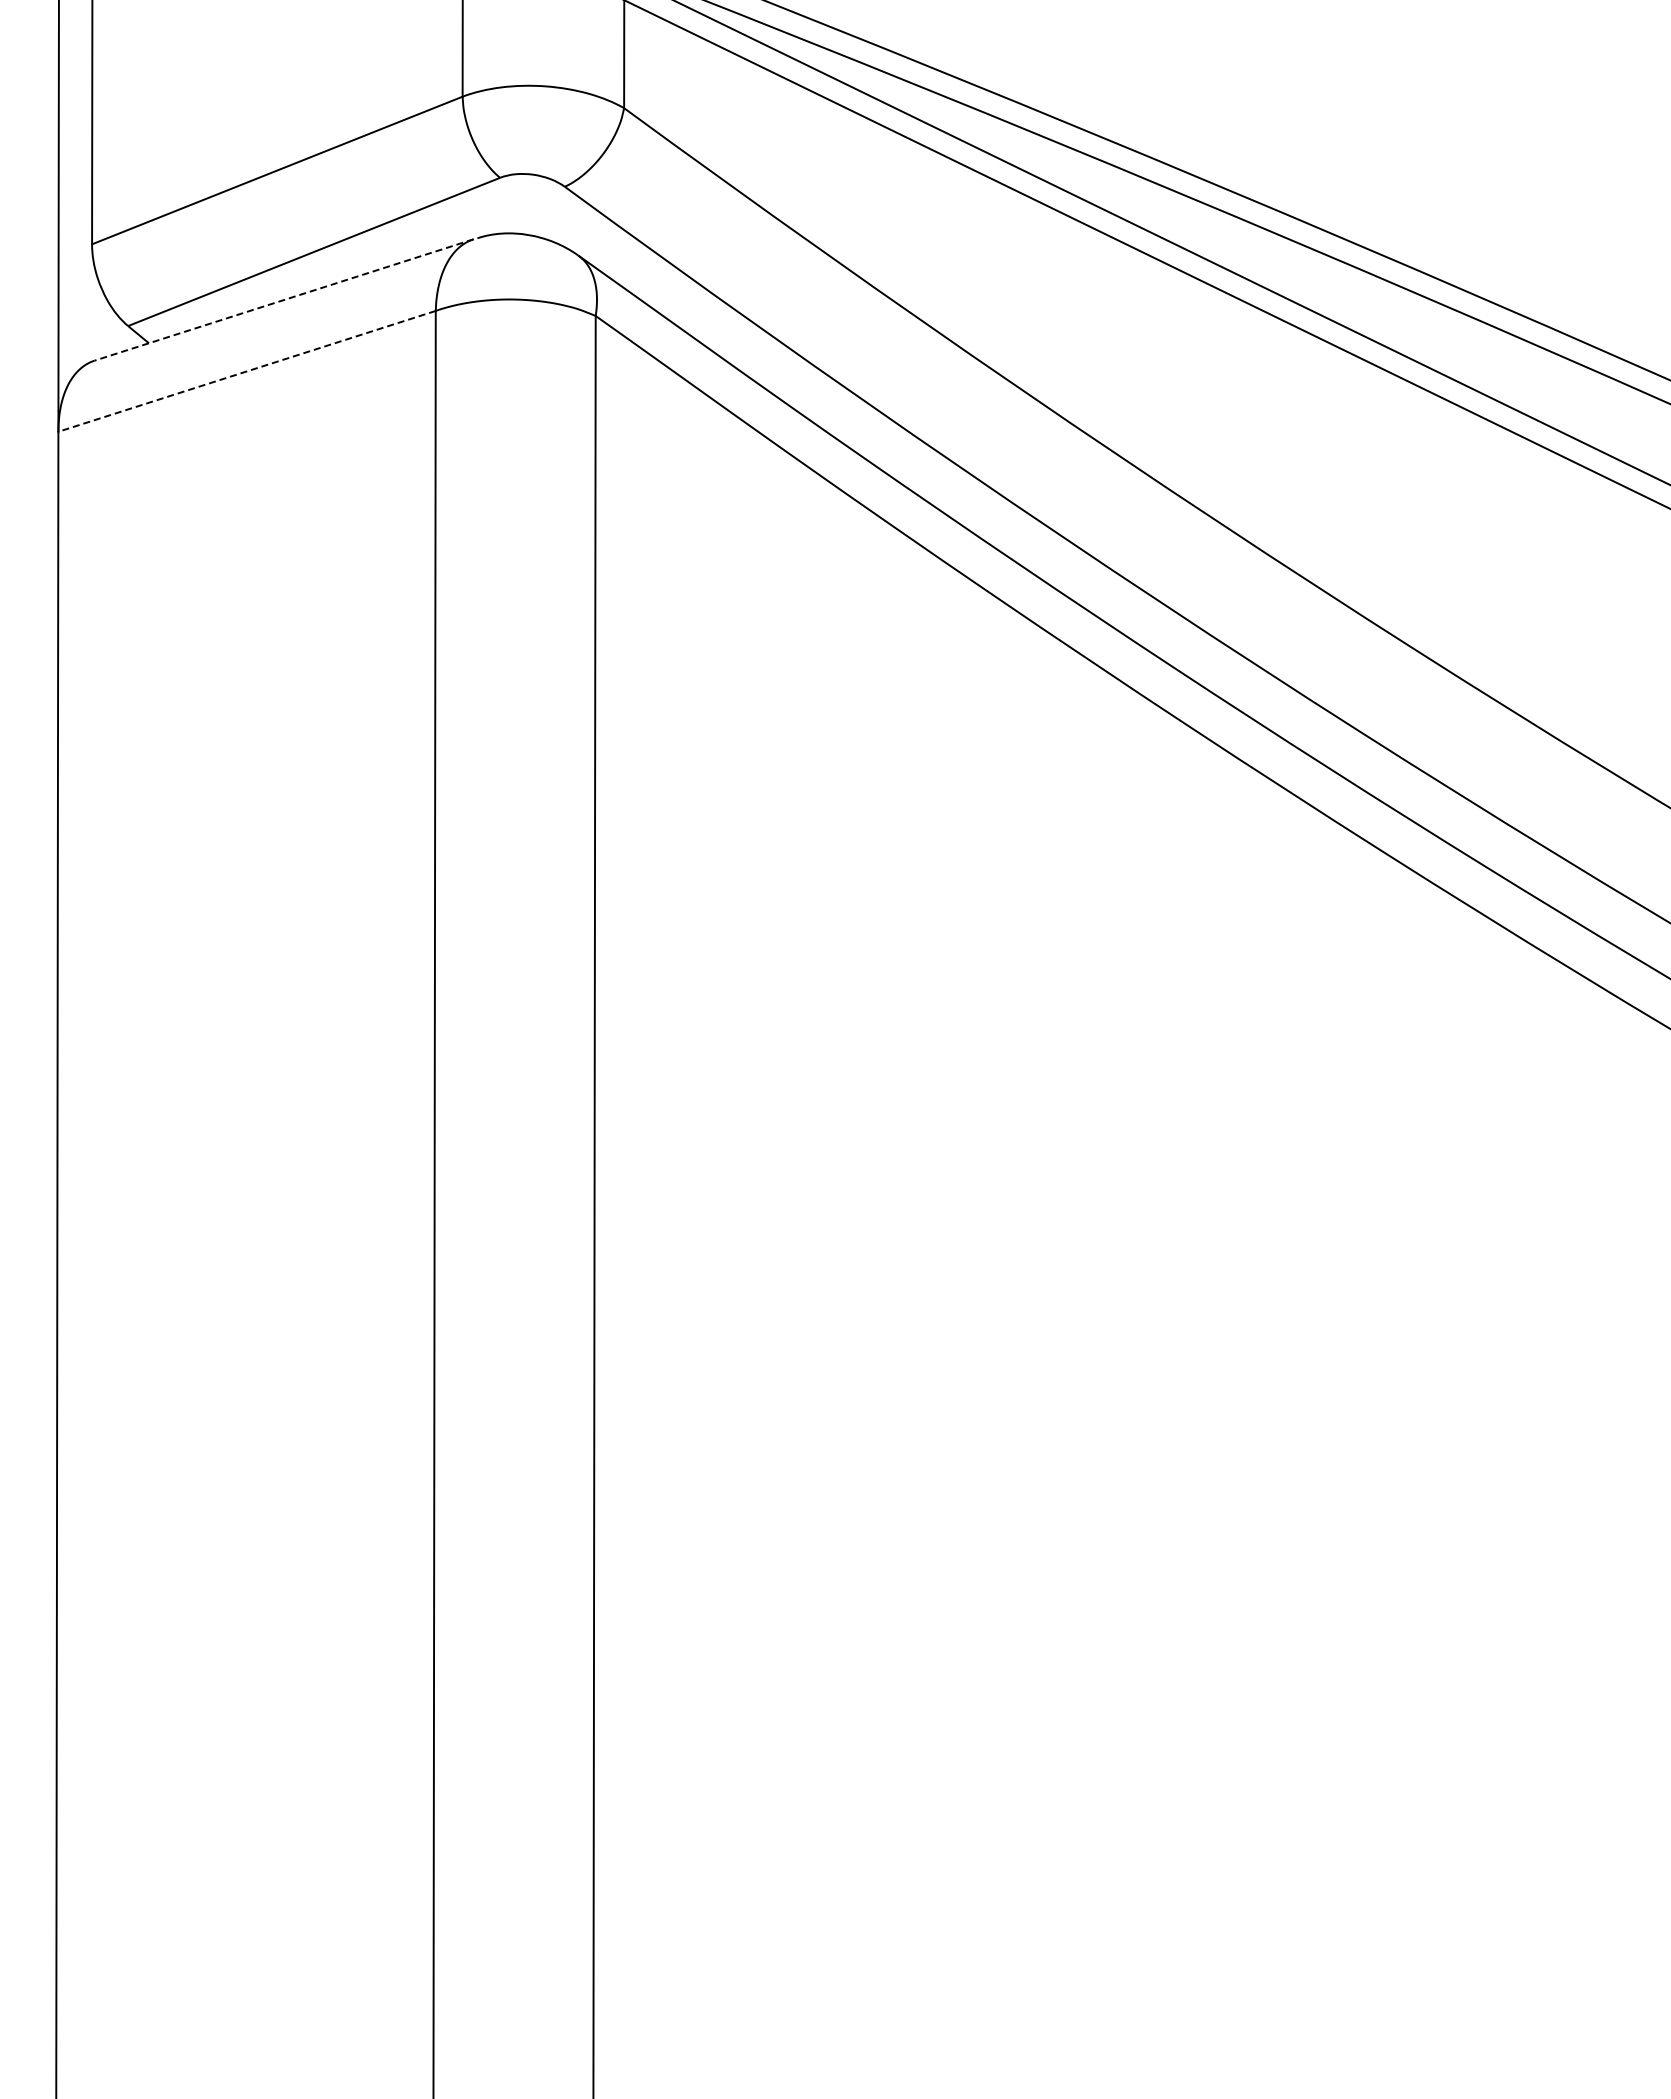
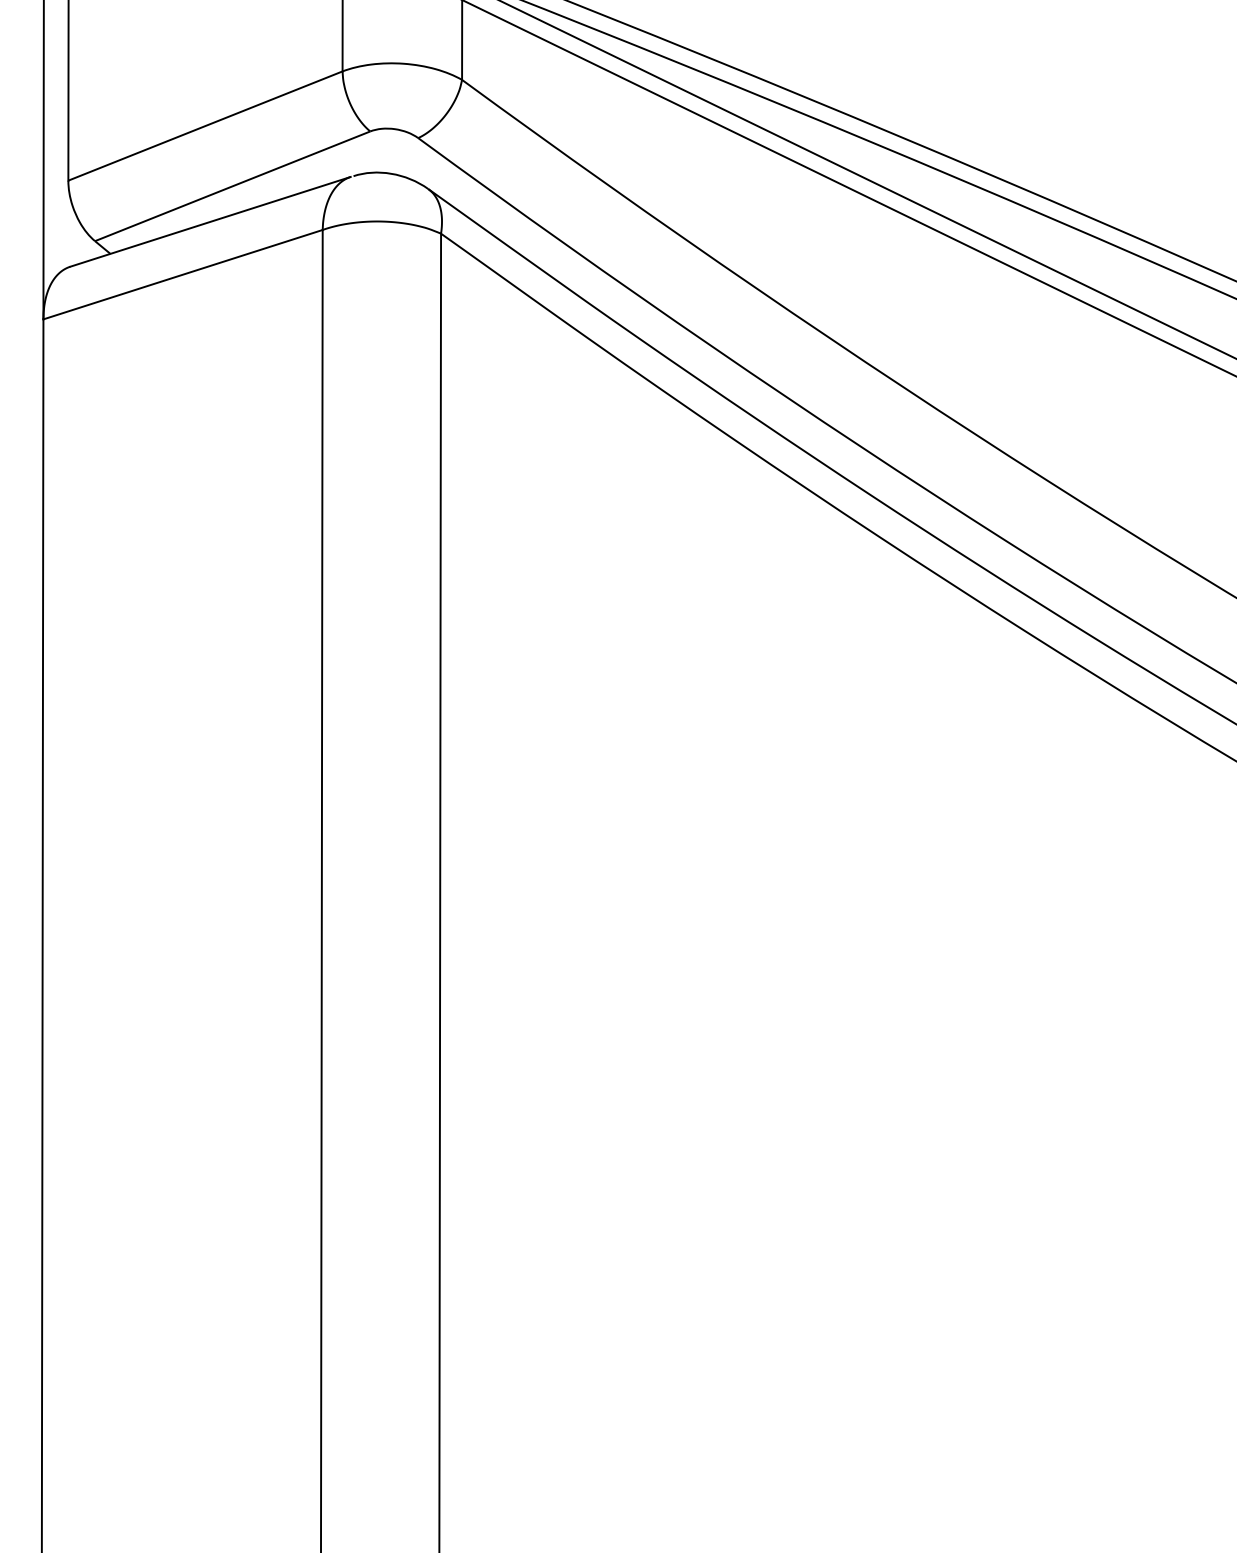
line: (284, 299) -> (210, 221), dashed -> solid
line: (246, 371) -> (182, 274), dashed -> solid

